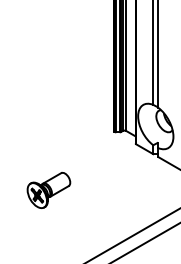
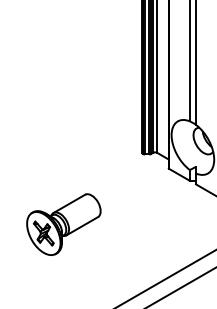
part: (48, 190) -> (63, 224), size x1.43

